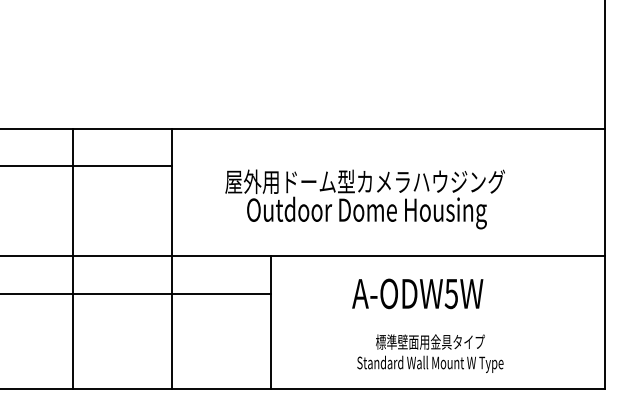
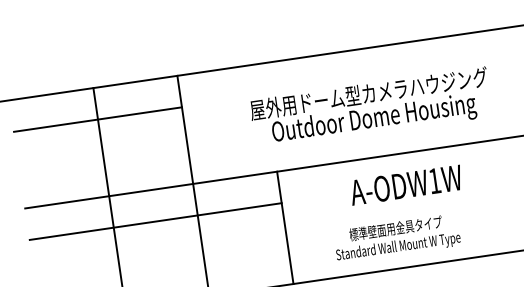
text: (364, 199) -> (370, 108), moved
text: (450, 294) -> (434, 181), A-ODW5W -> A-ODW1W
text: (430, 353) -> (397, 238), moved

